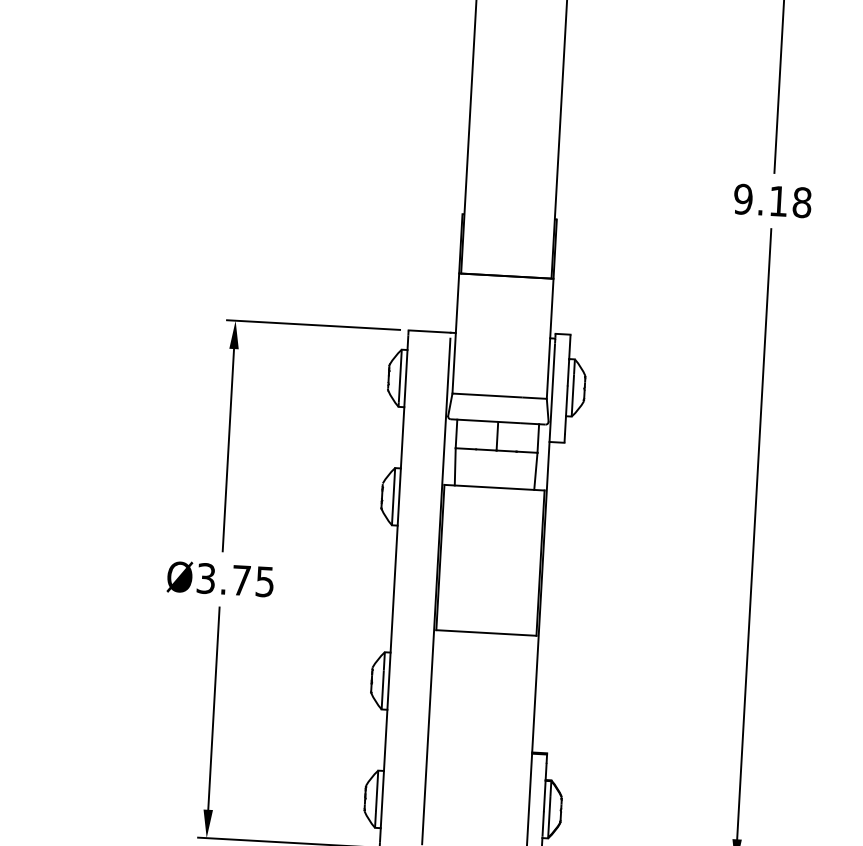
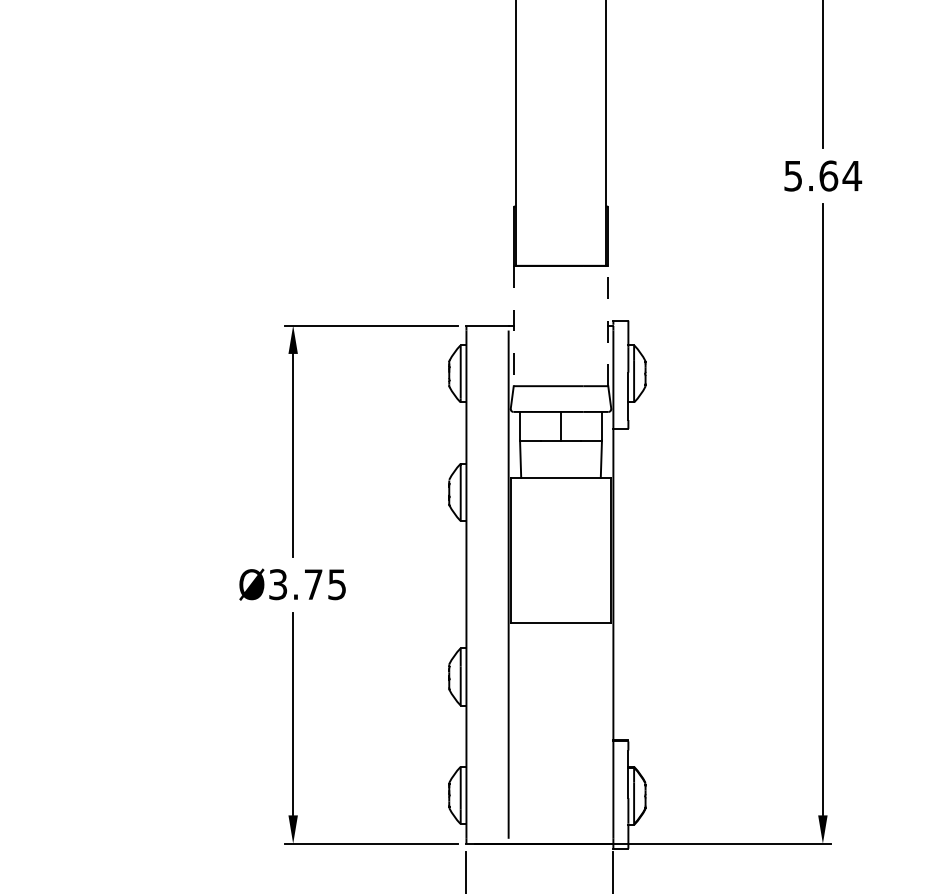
text: (773, 200) -> (823, 175), 9.18 -> 5.64
line: (455, 333) -> (513, 326), solid -> dashed
line: (550, 338) -> (608, 325), solid -> dashed

